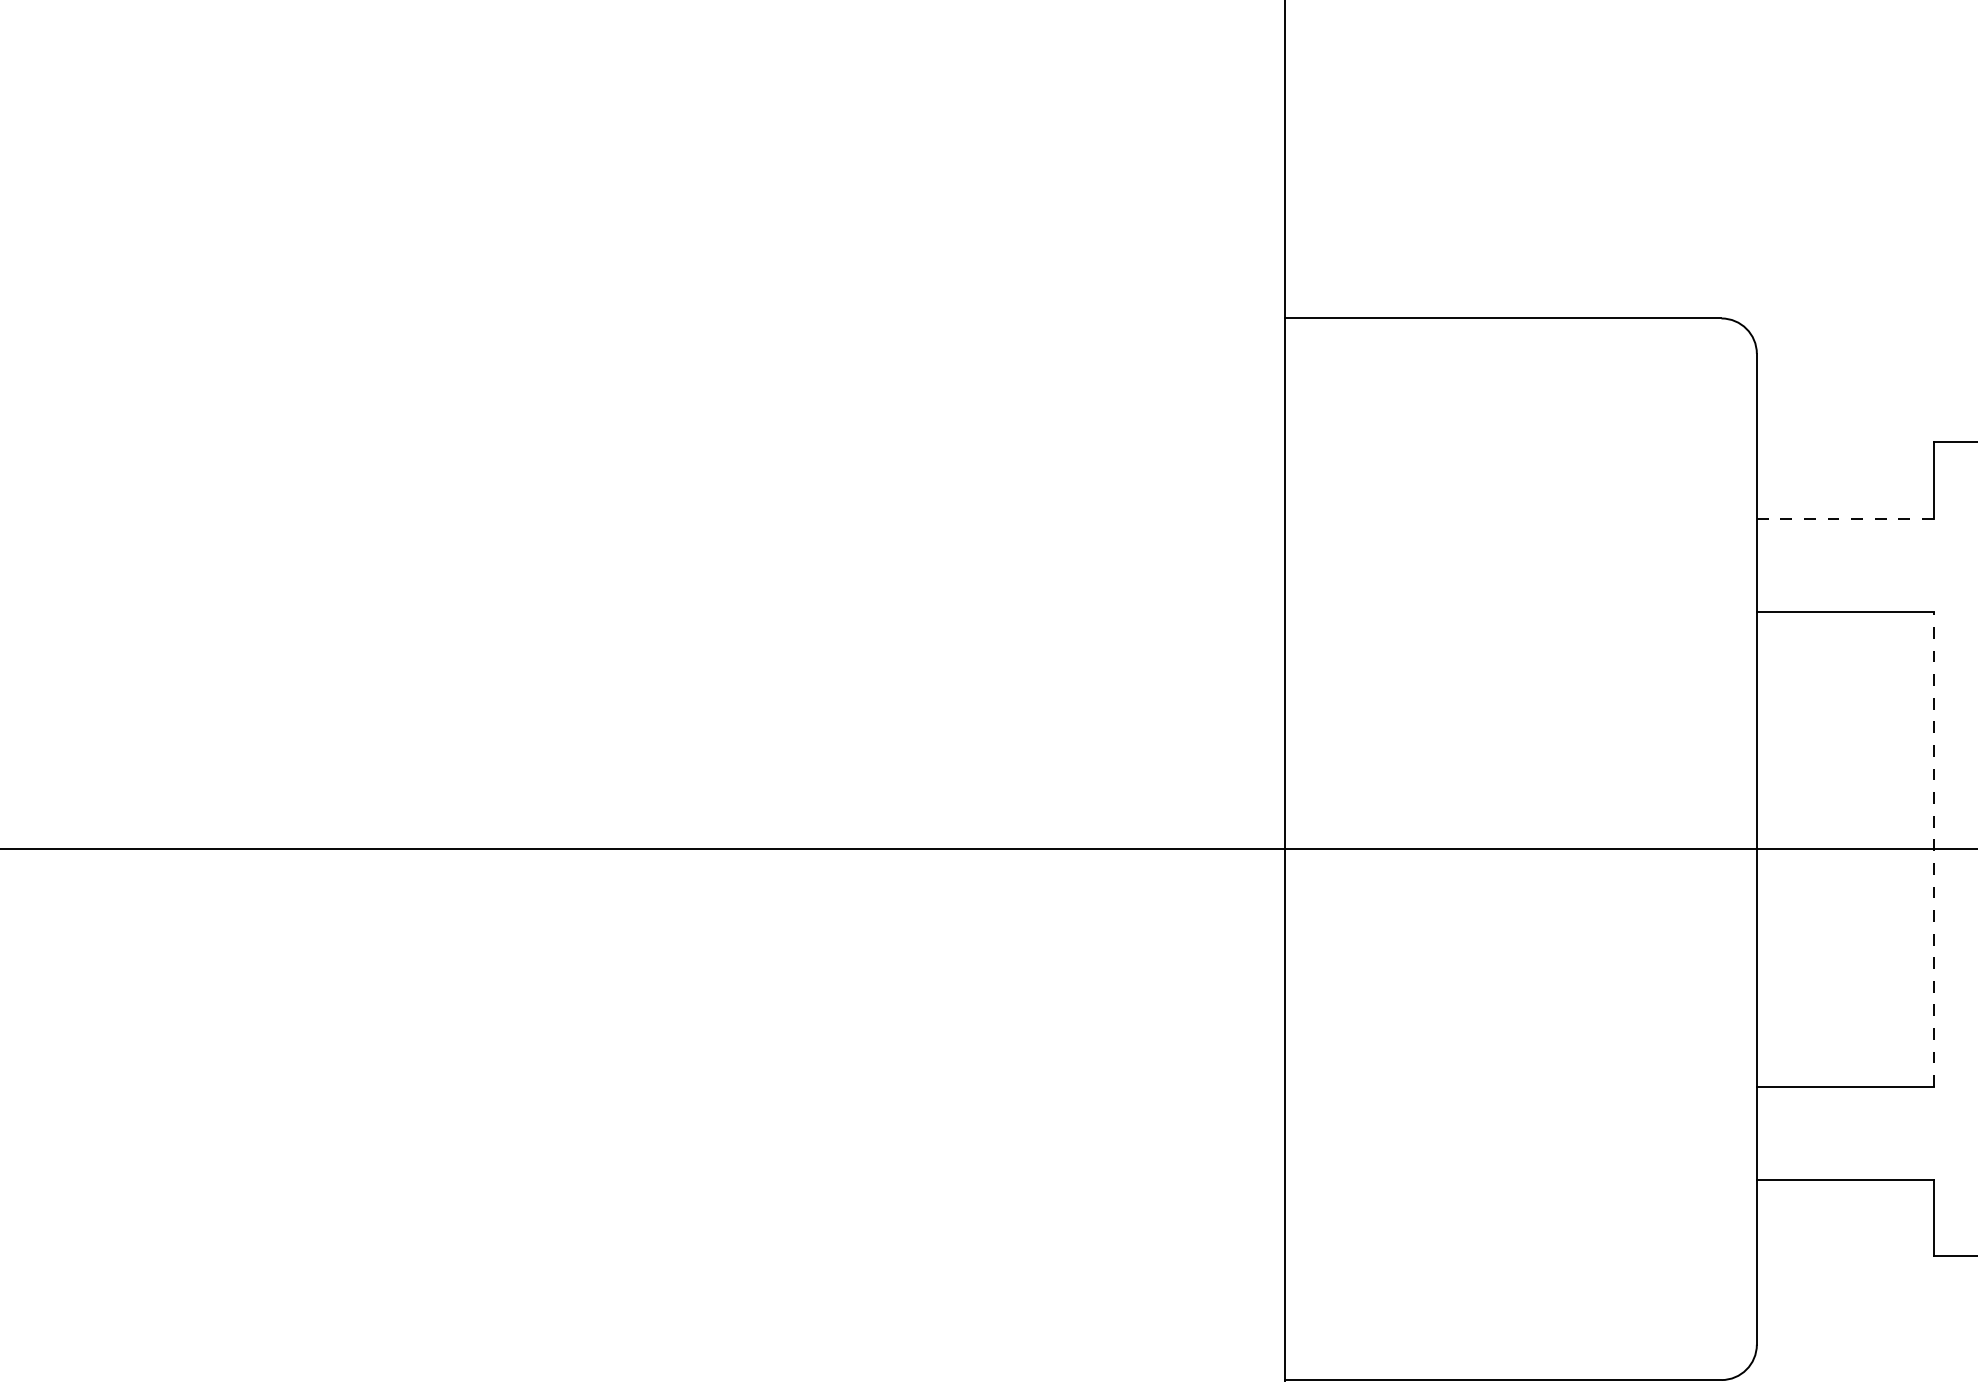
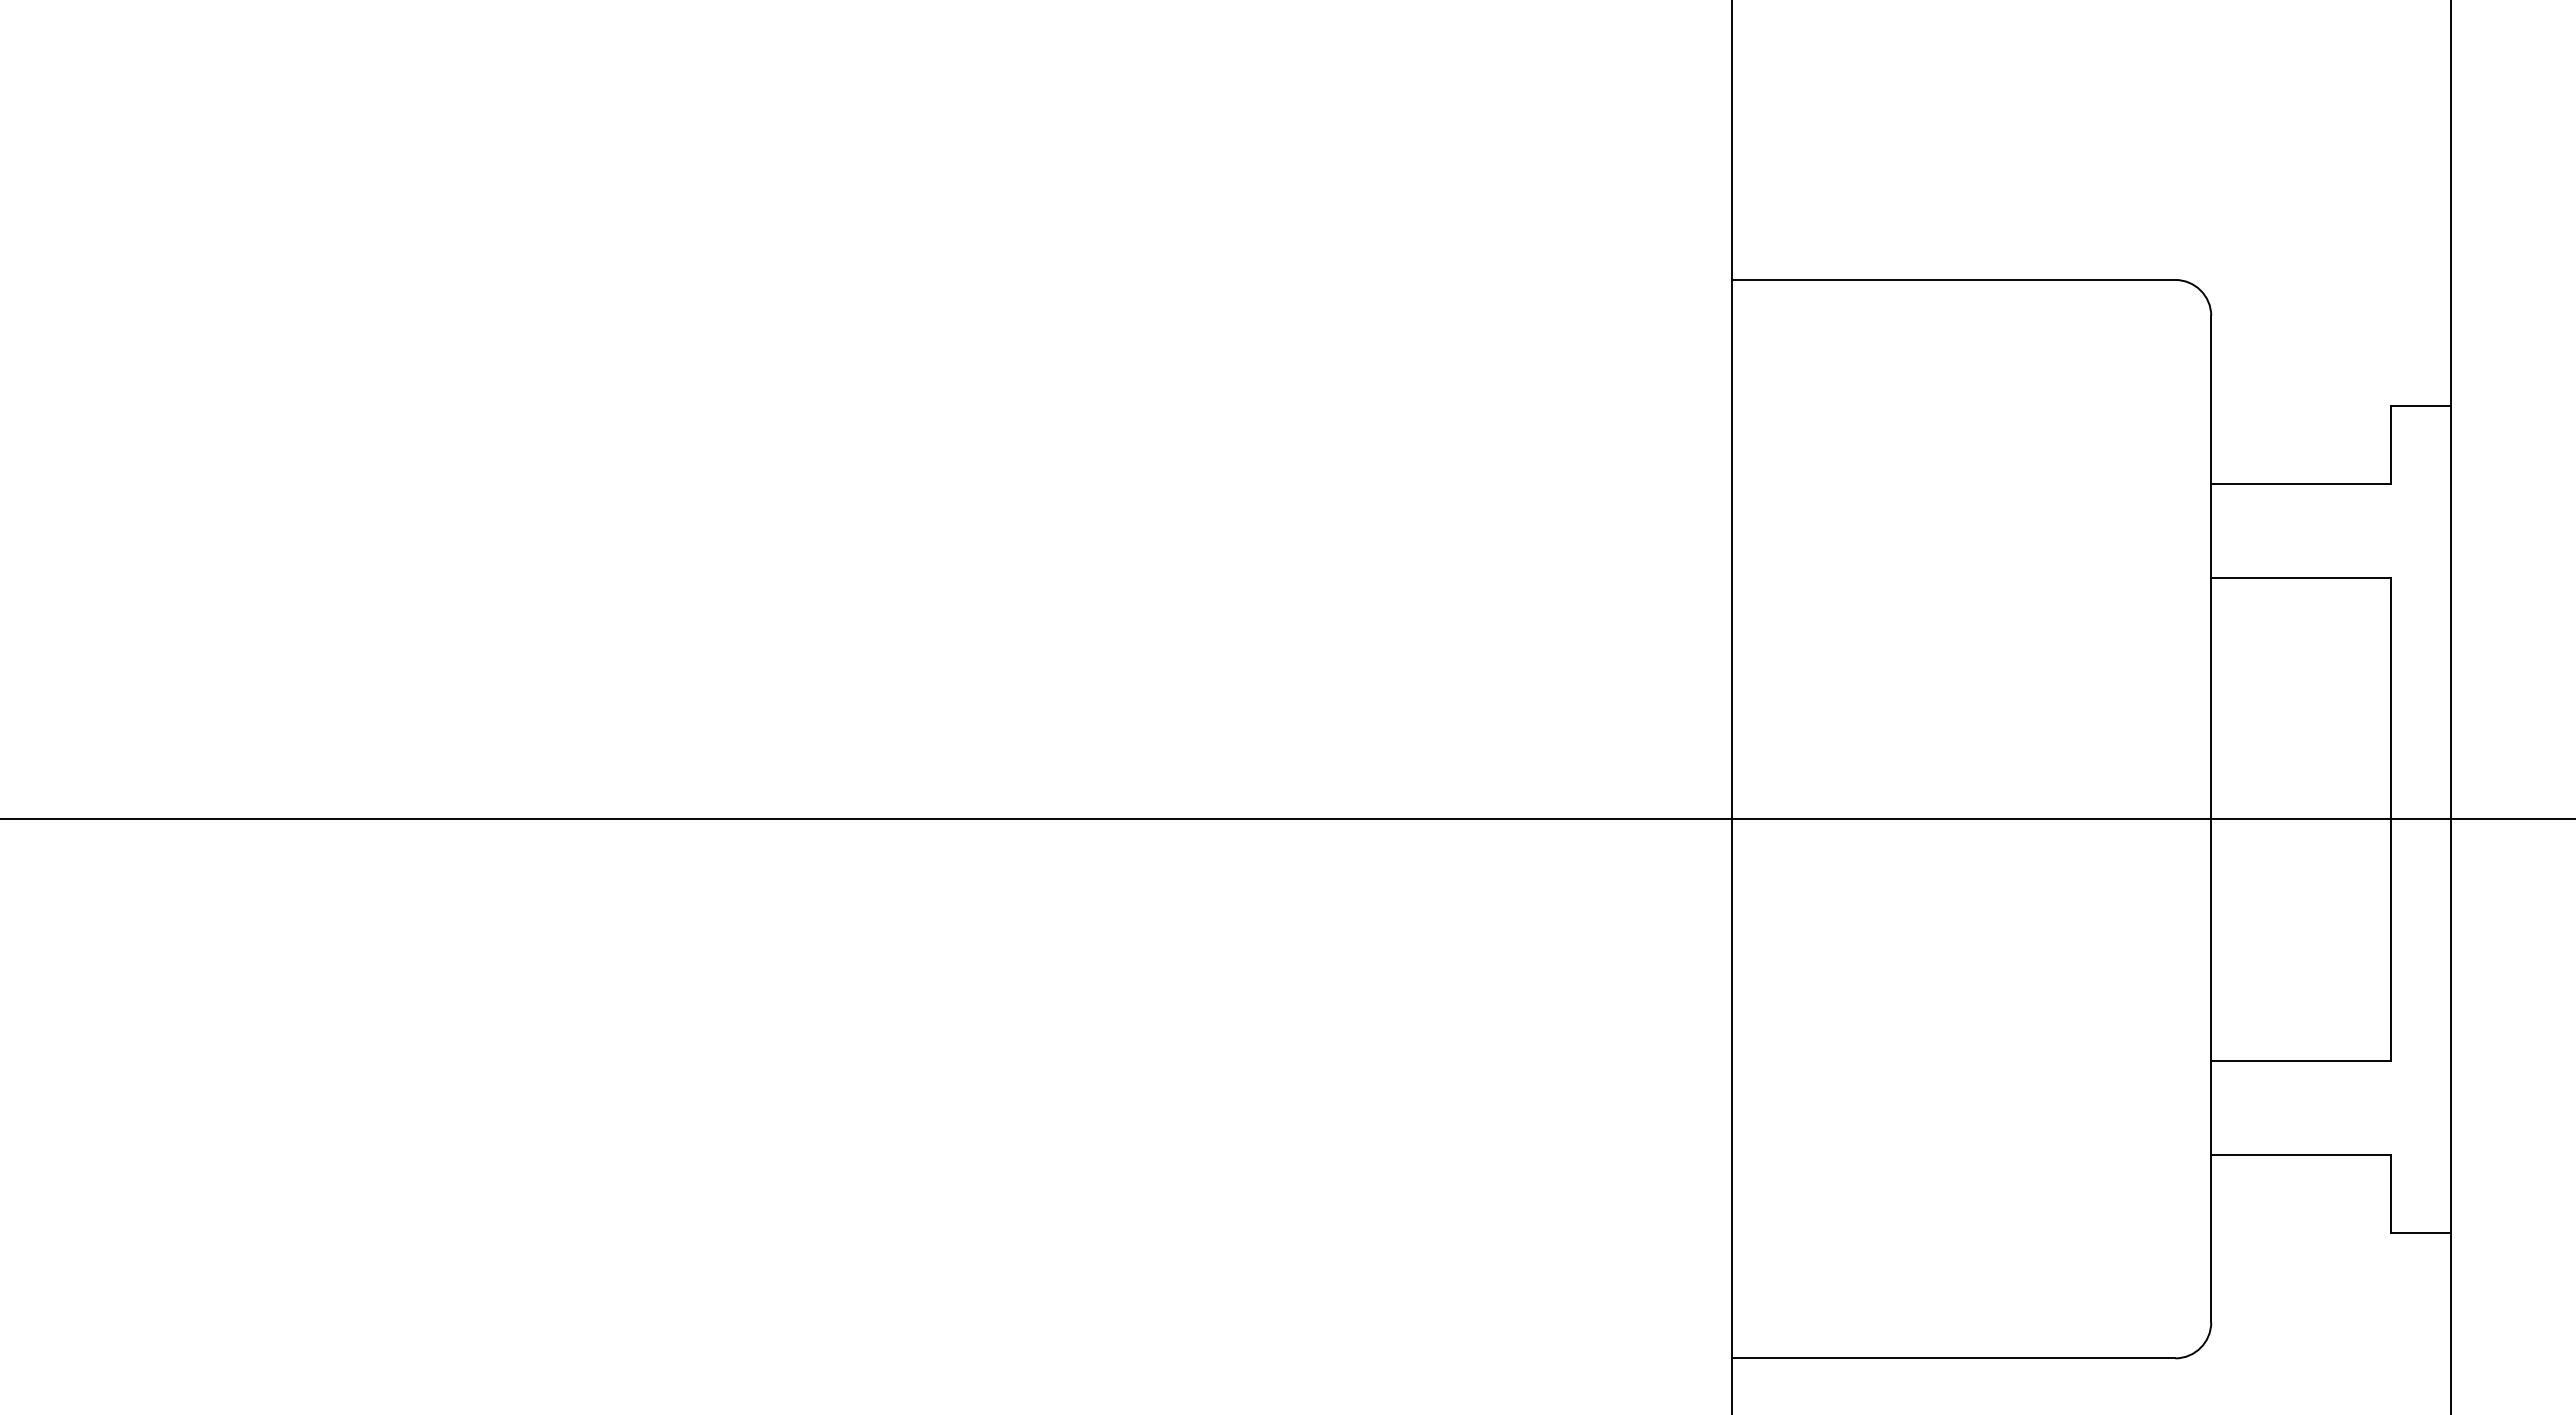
line: (1845, 518) -> (2301, 483), dashed -> solid
line: (1933, 849) -> (2390, 819), dashed -> solid

